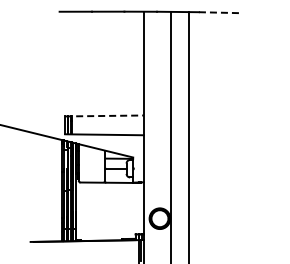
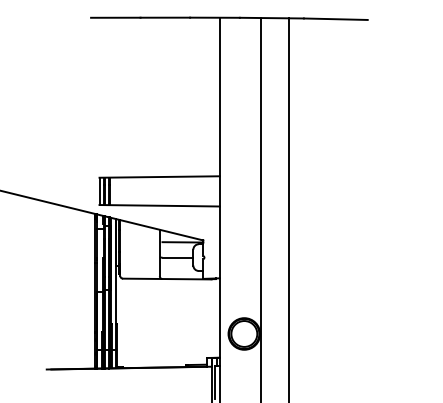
line: (219, 12) -> (335, 18), dashed -> solid
line: (105, 115) -> (161, 176), dashed -> solid

